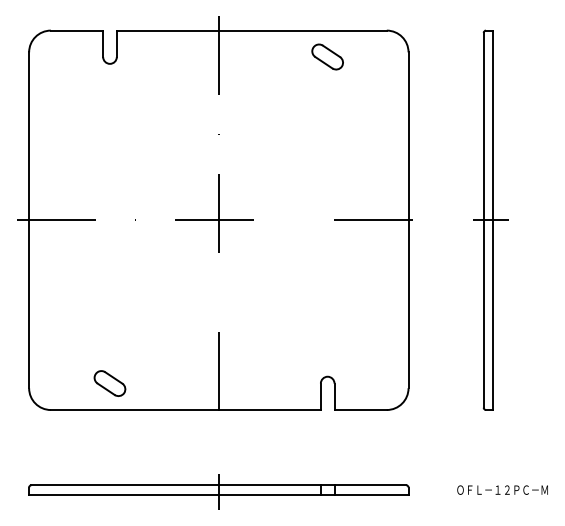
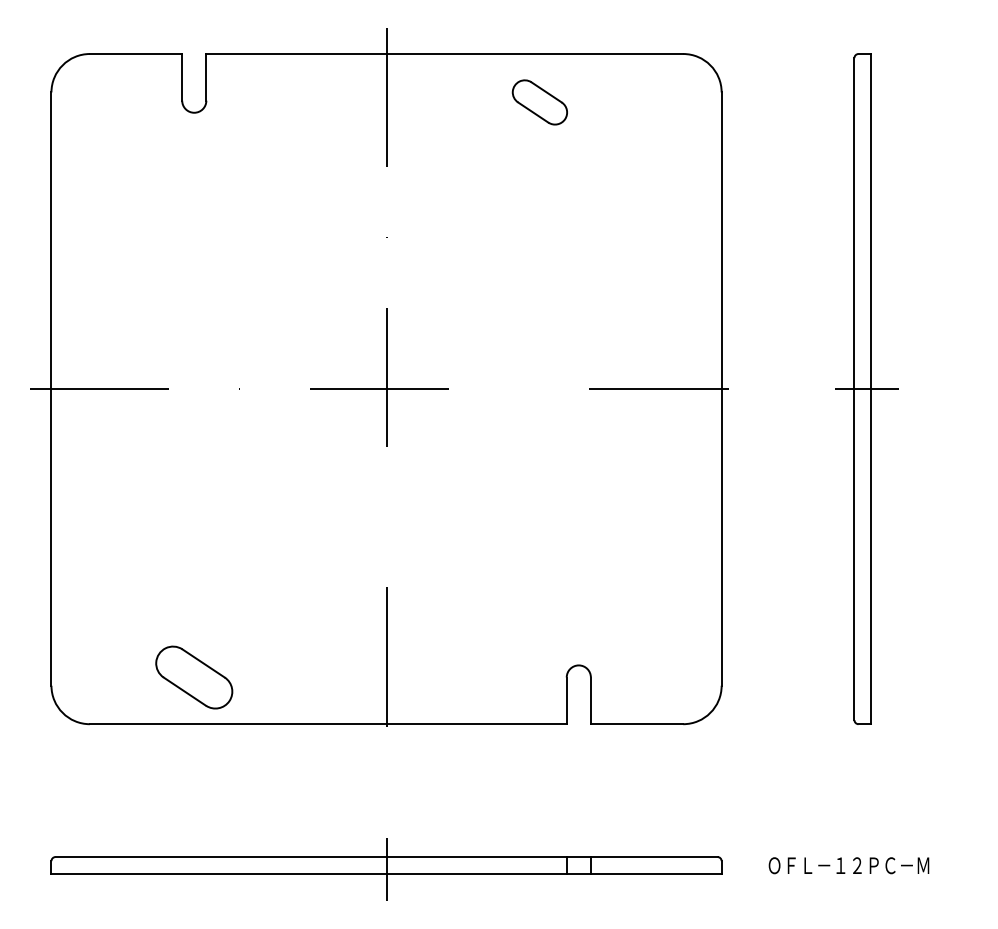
part: (327, 56) -> (539, 101), moved
part: (109, 383) -> (193, 677), size x1.4
text: (502, 489) -> (848, 864), moved

